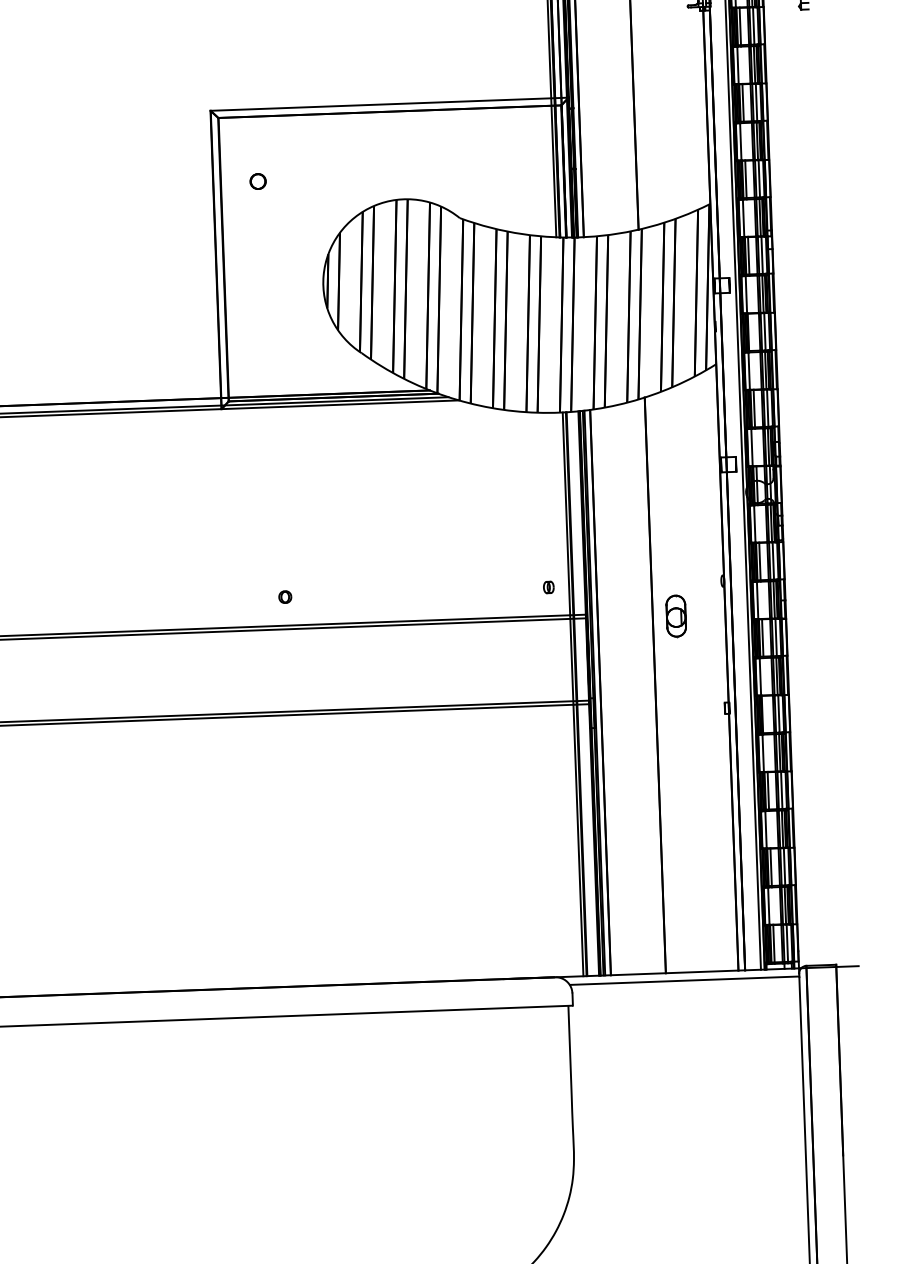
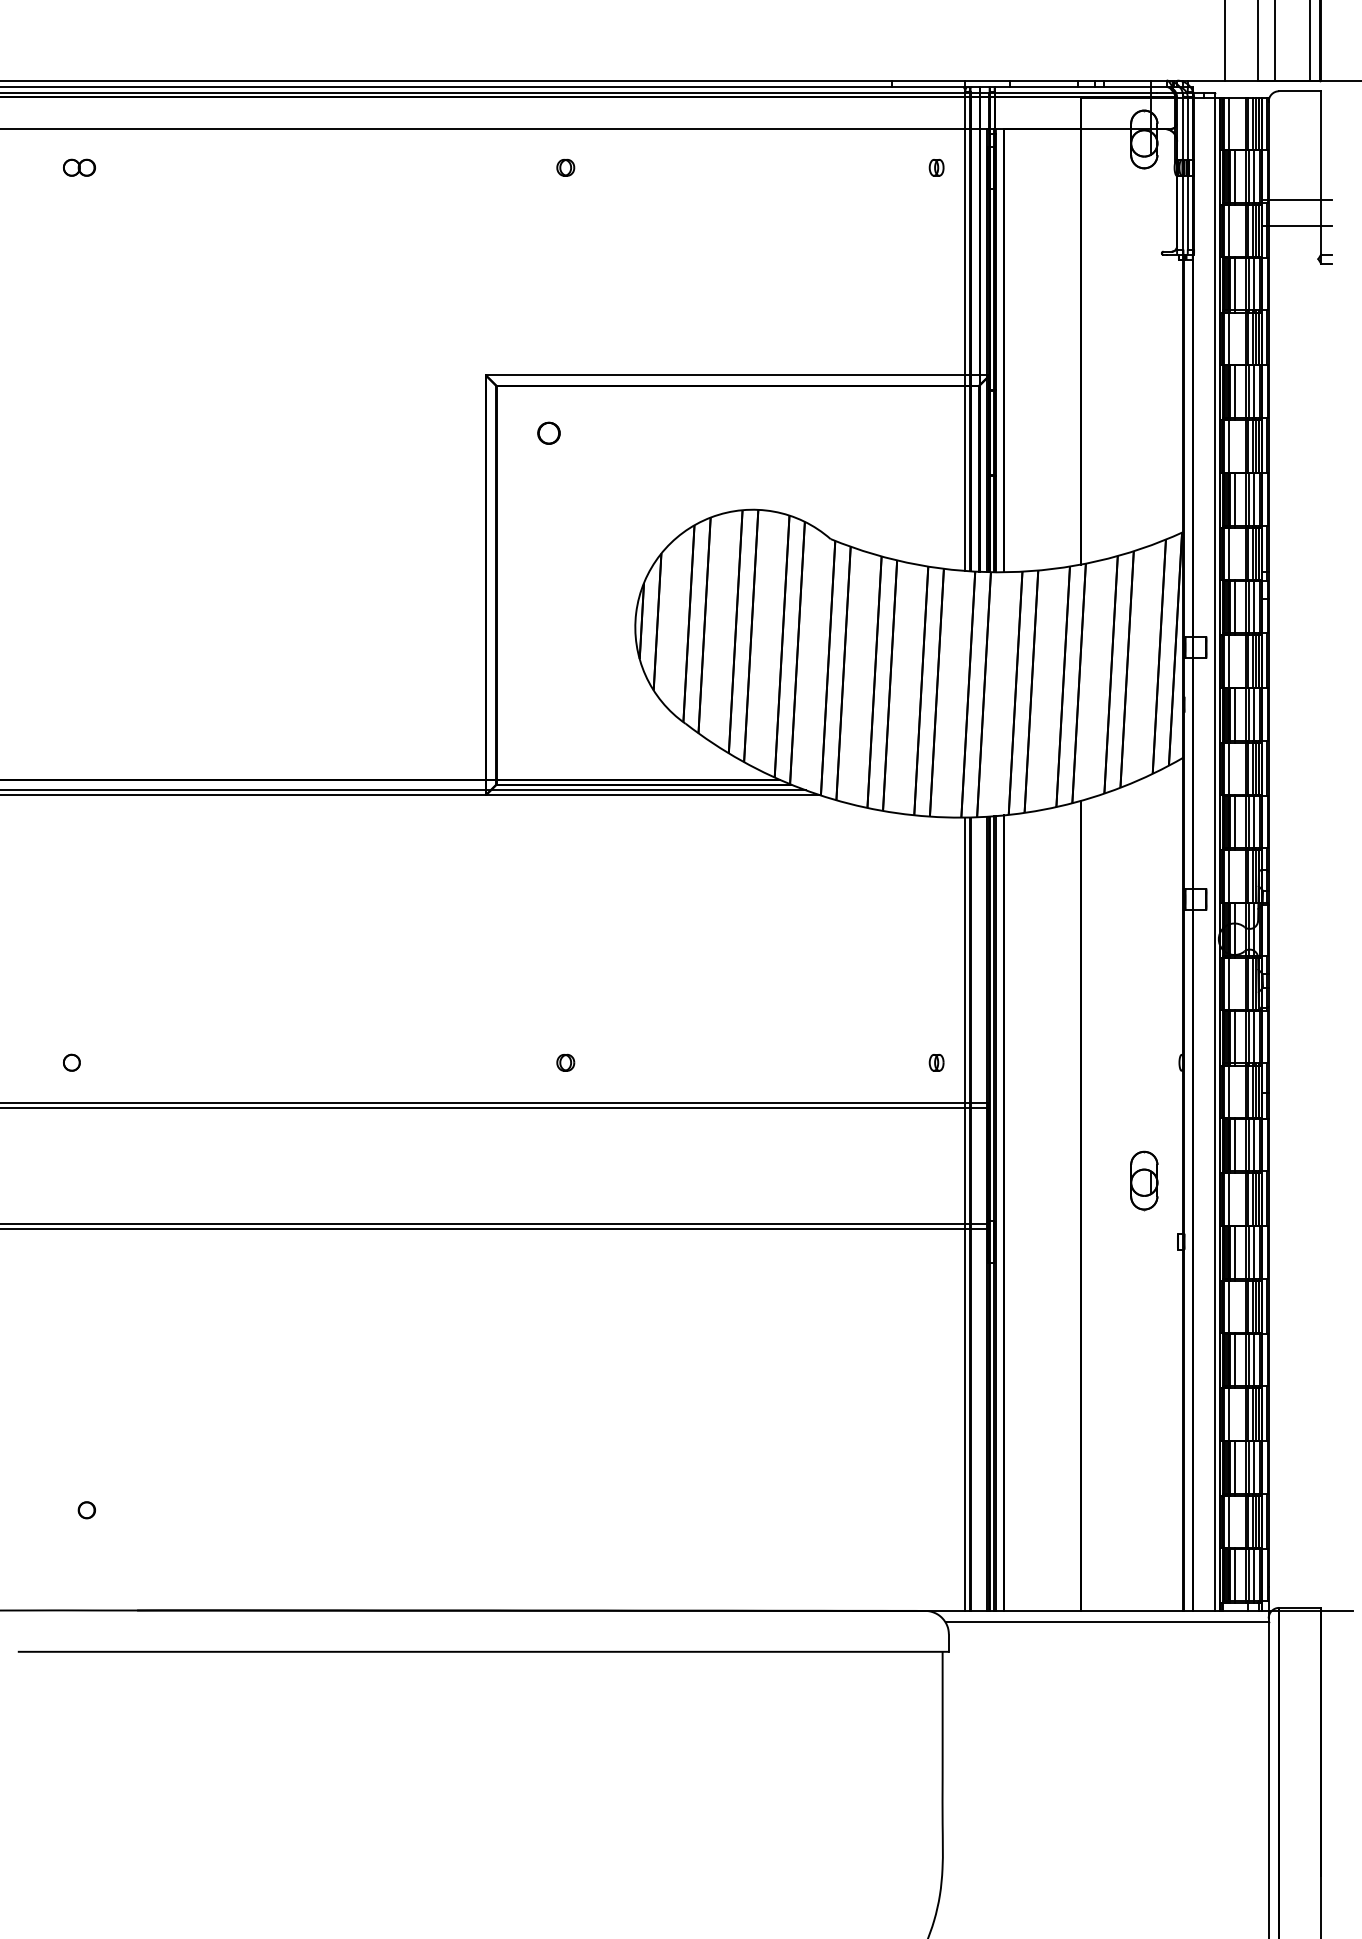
part: (257, 181) -> (548, 432), moved
line: (751, 332) -> (1234, 714), added
part: (676, 616) -> (1144, 1180), moved
line: (765, 714) -> (1234, 1252), added

